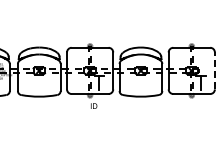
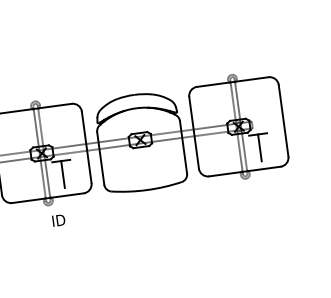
line: (214, 70) -> (282, 120), dashed -> solid

